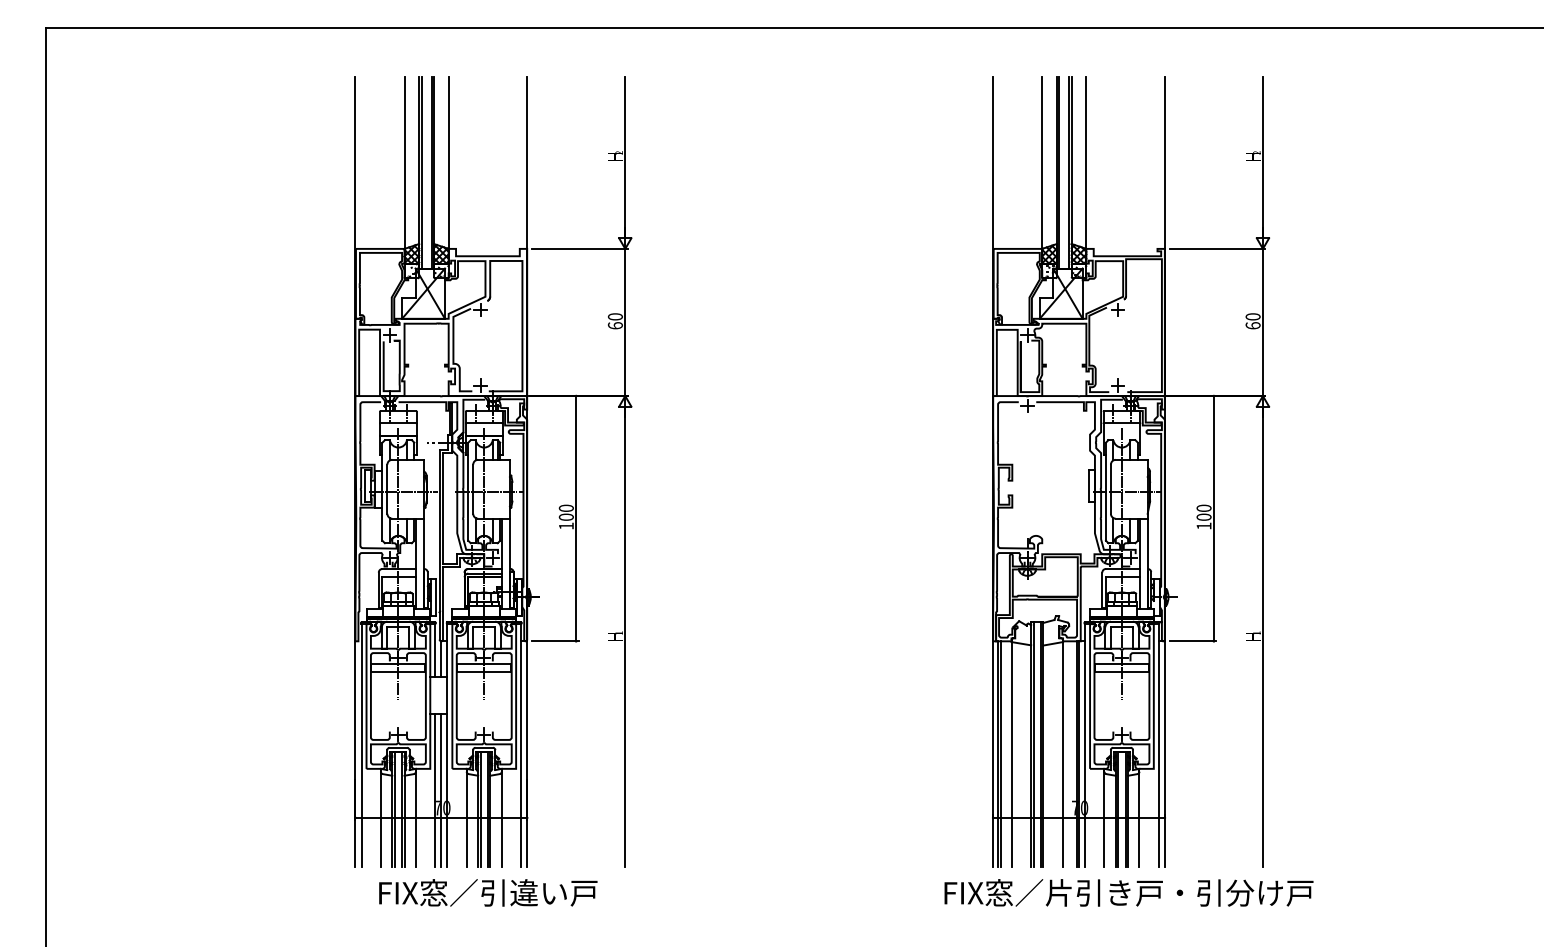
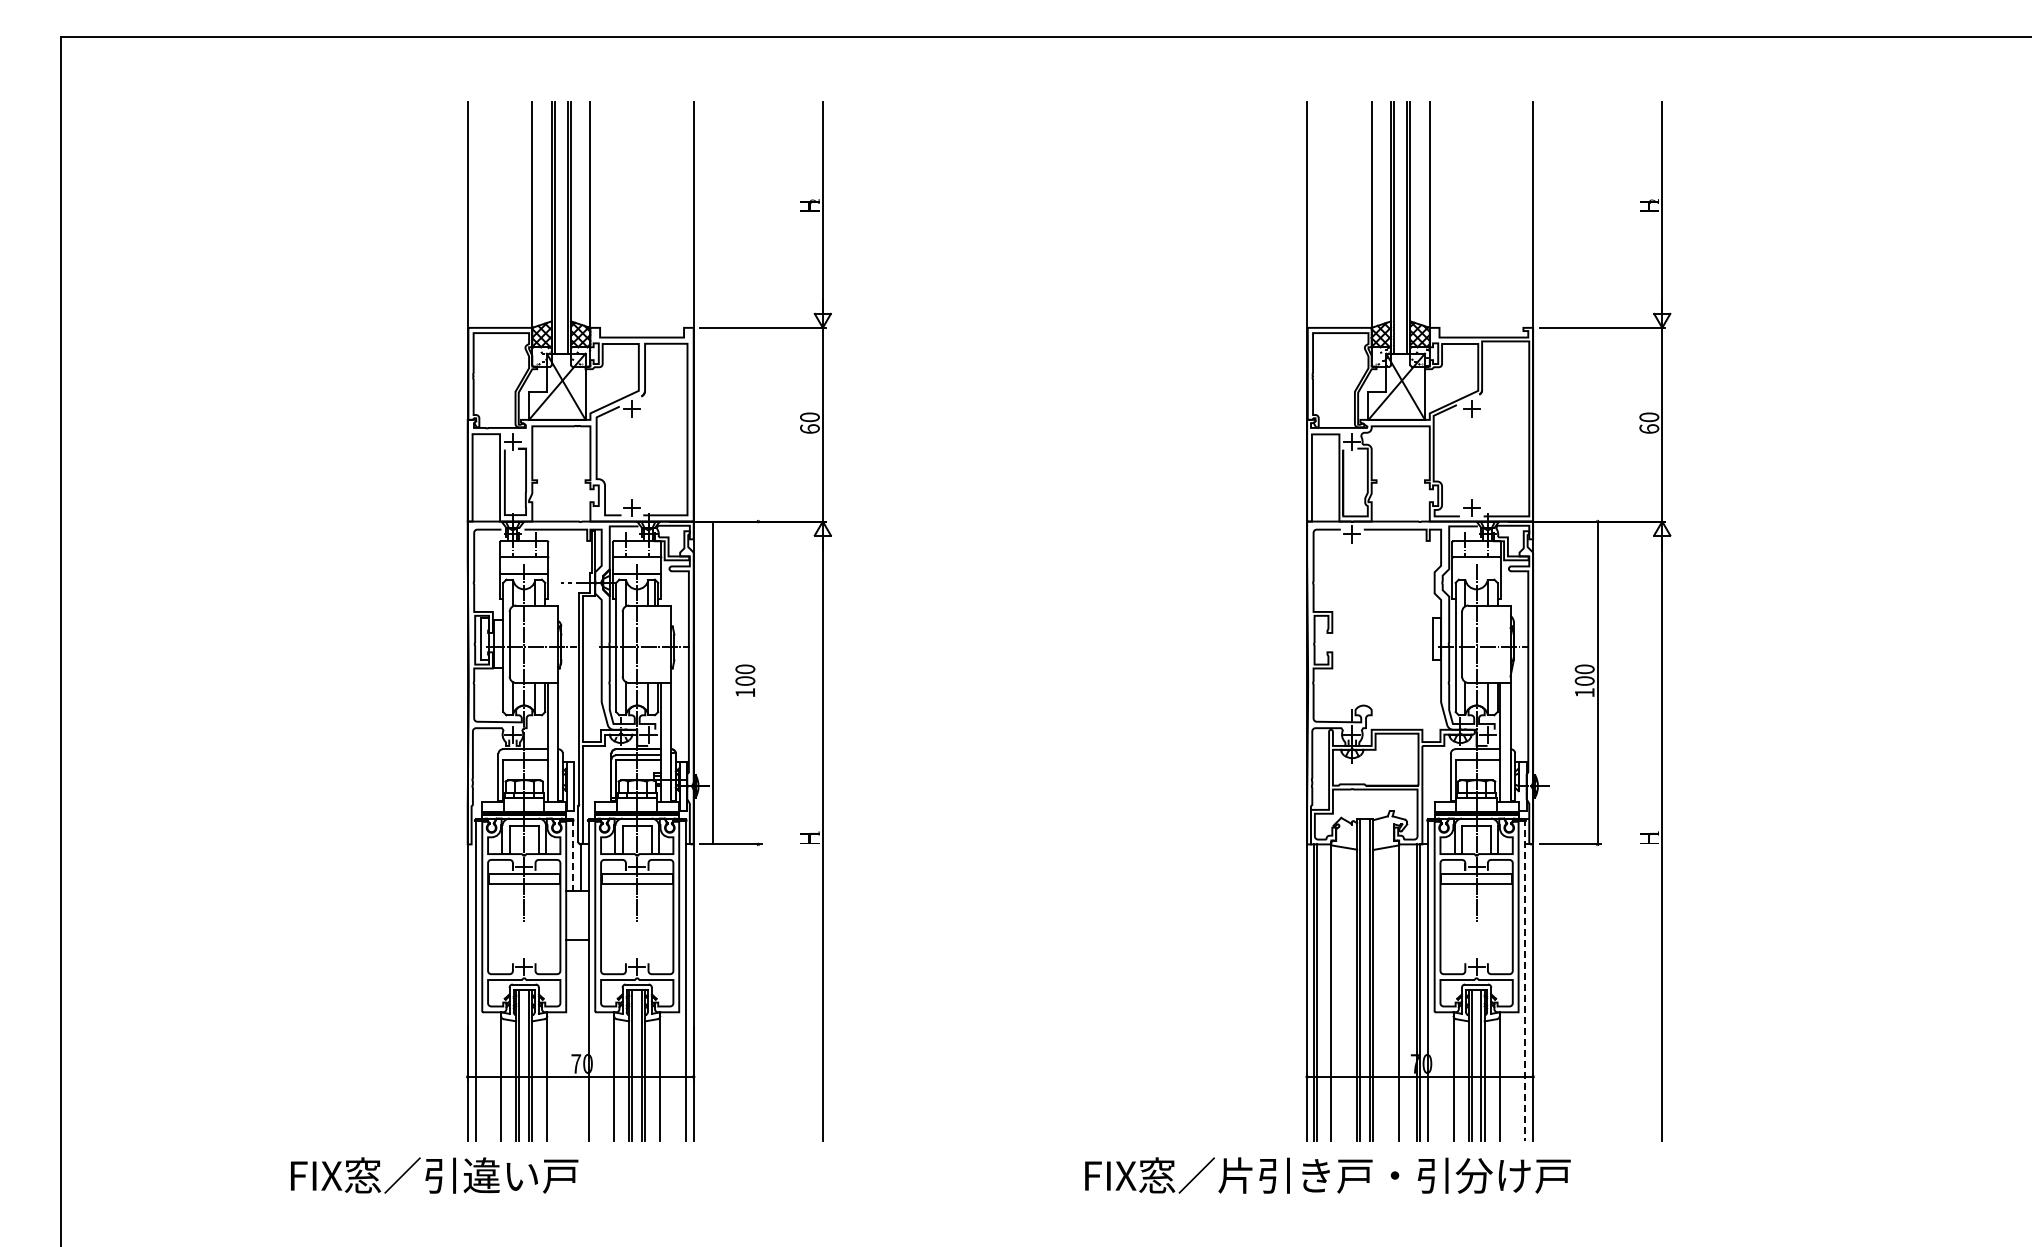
line: (576, 518) -> (713, 682), moved
line: (435, 649) -> (572, 855), solid -> dashed
line: (1159, 744) -> (1525, 980), solid -> dashed
line: (435, 790) -> (572, 1040), removed
line: (441, 790) -> (580, 1040), removed
text: (488, 892) -> (434, 1175), moved
text: (1128, 892) -> (1327, 1175), moved

